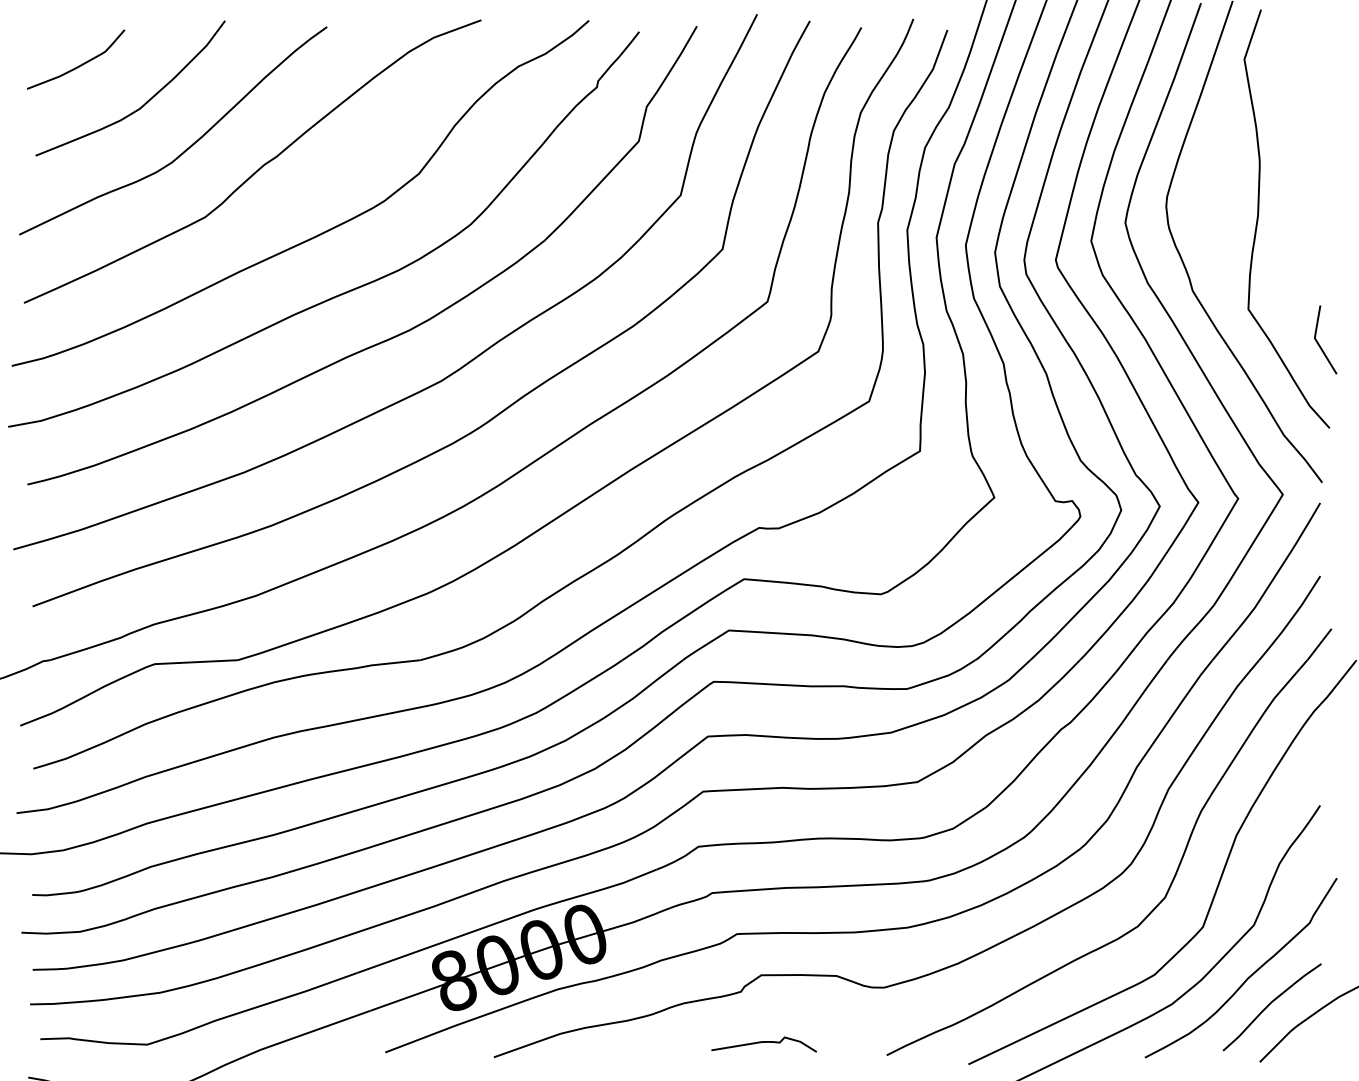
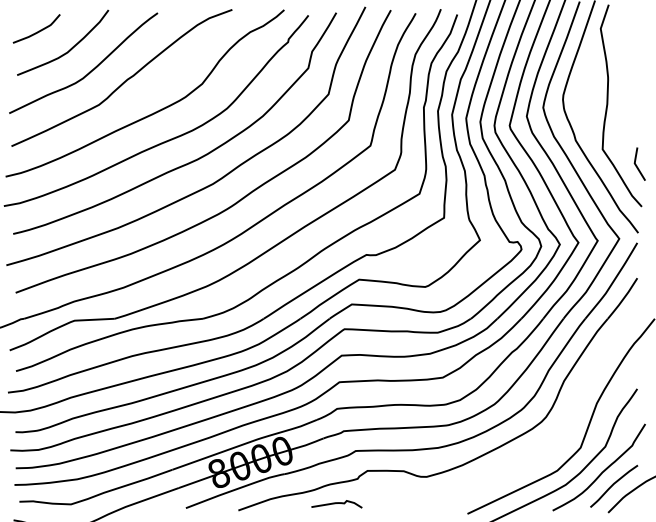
part: (1173, 872) -> (566, 421), removed
curve: (763, 1042) -> (336, 503), moved

